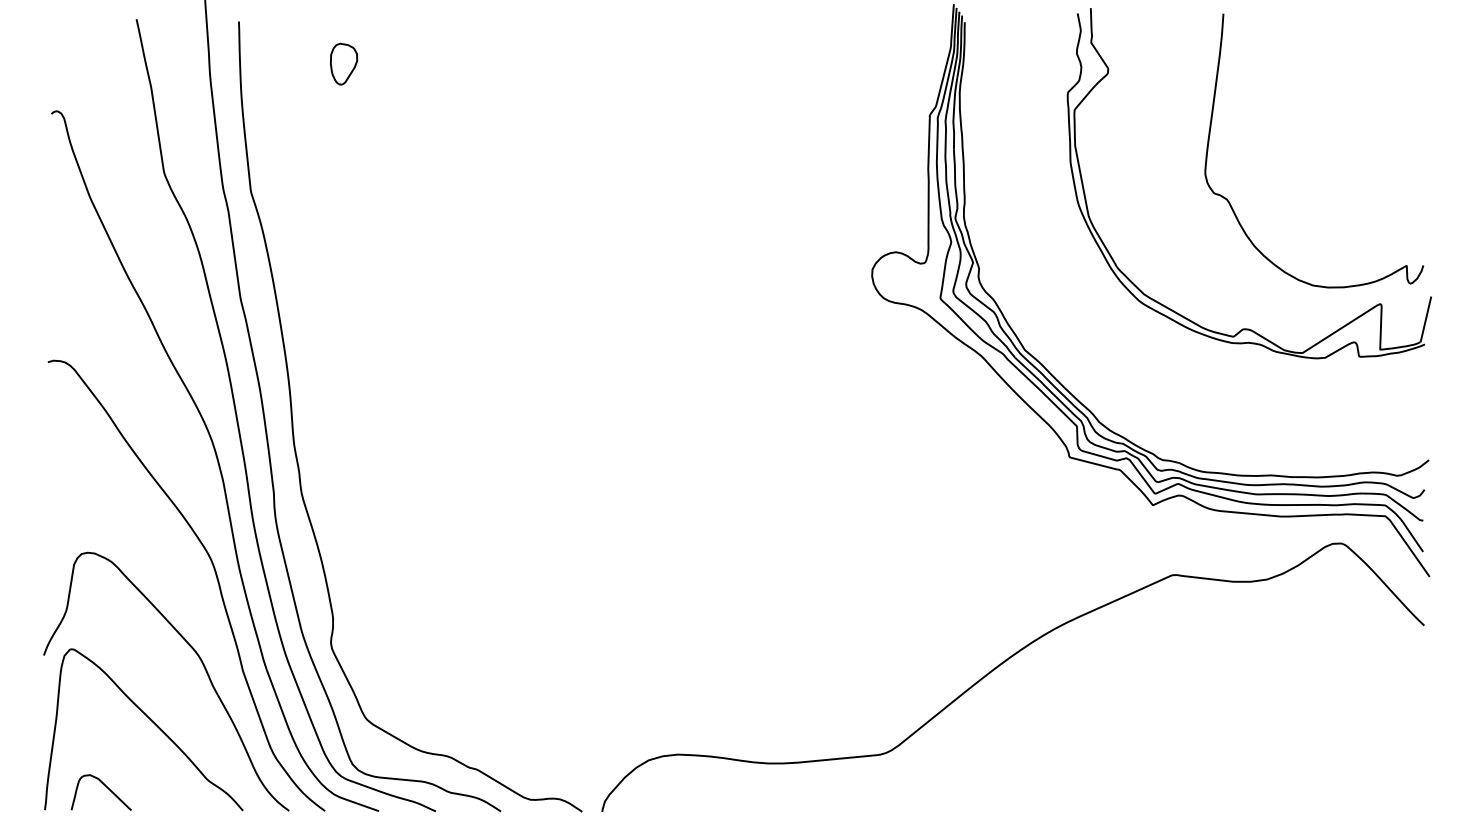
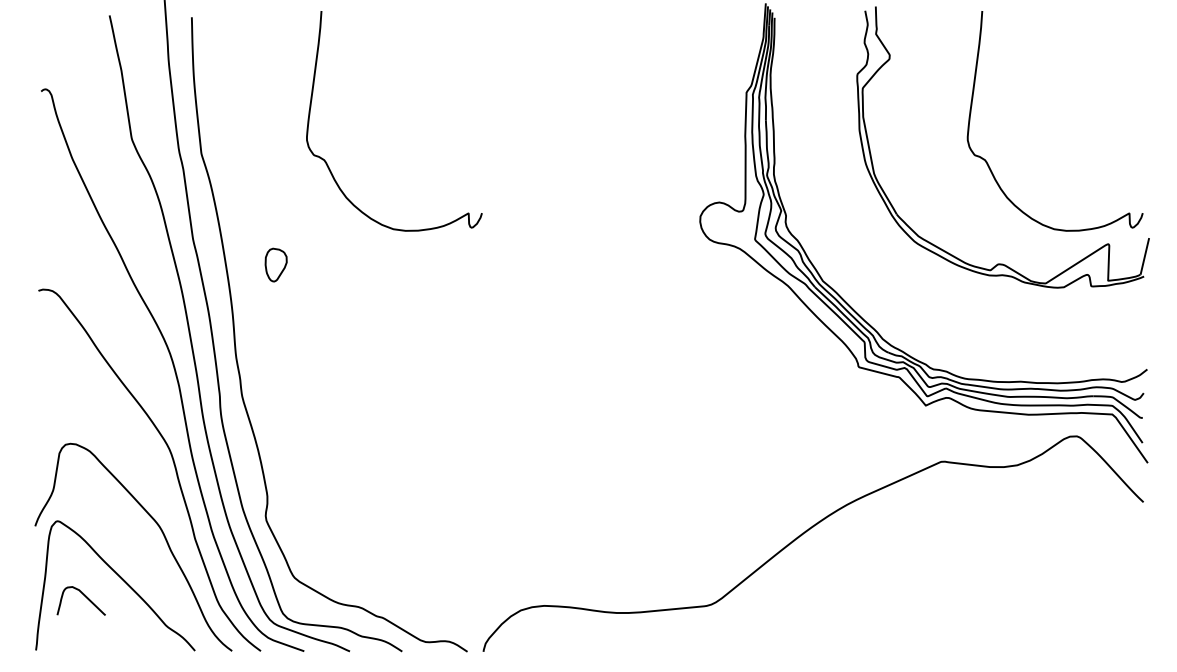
part: (344, 63) -> (276, 264), moved
curve: (407, 202) -> (327, 162), added
curve: (104, 786) -> (83, 596), moved

